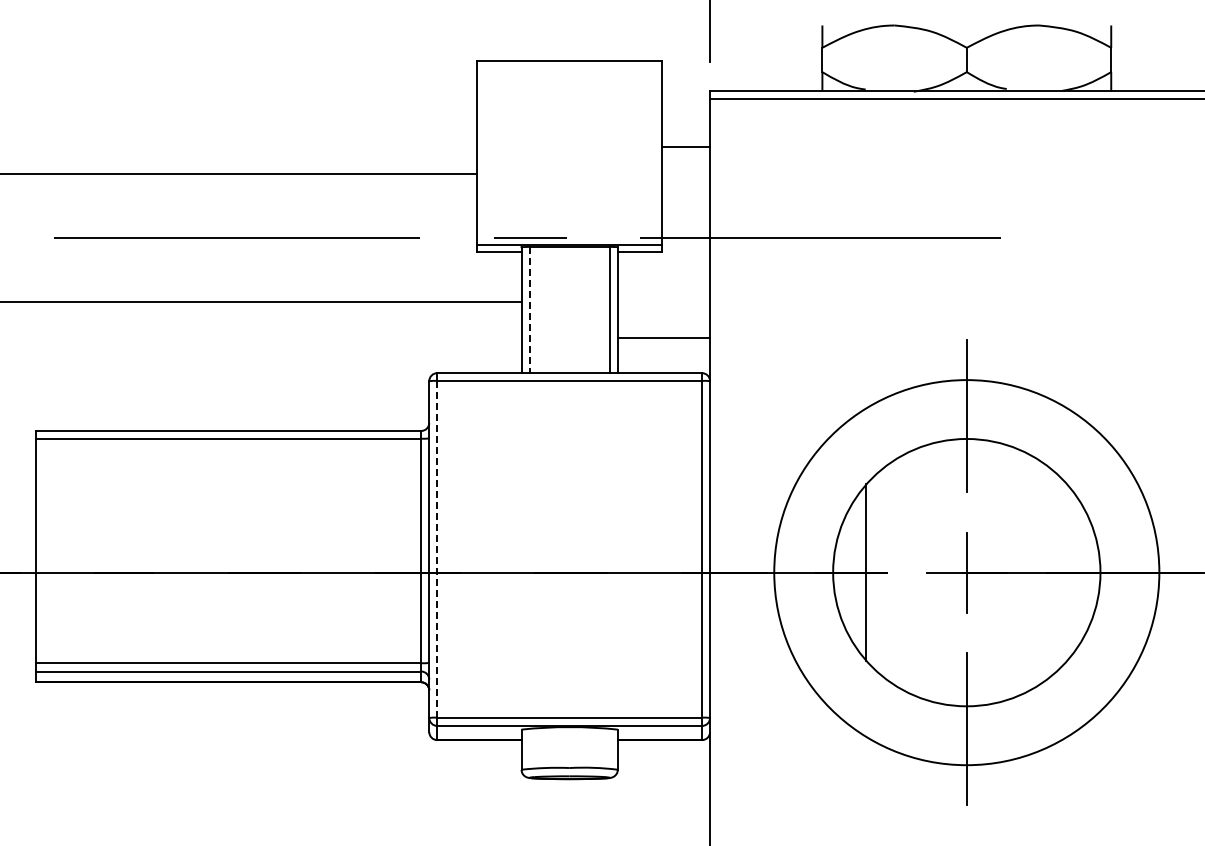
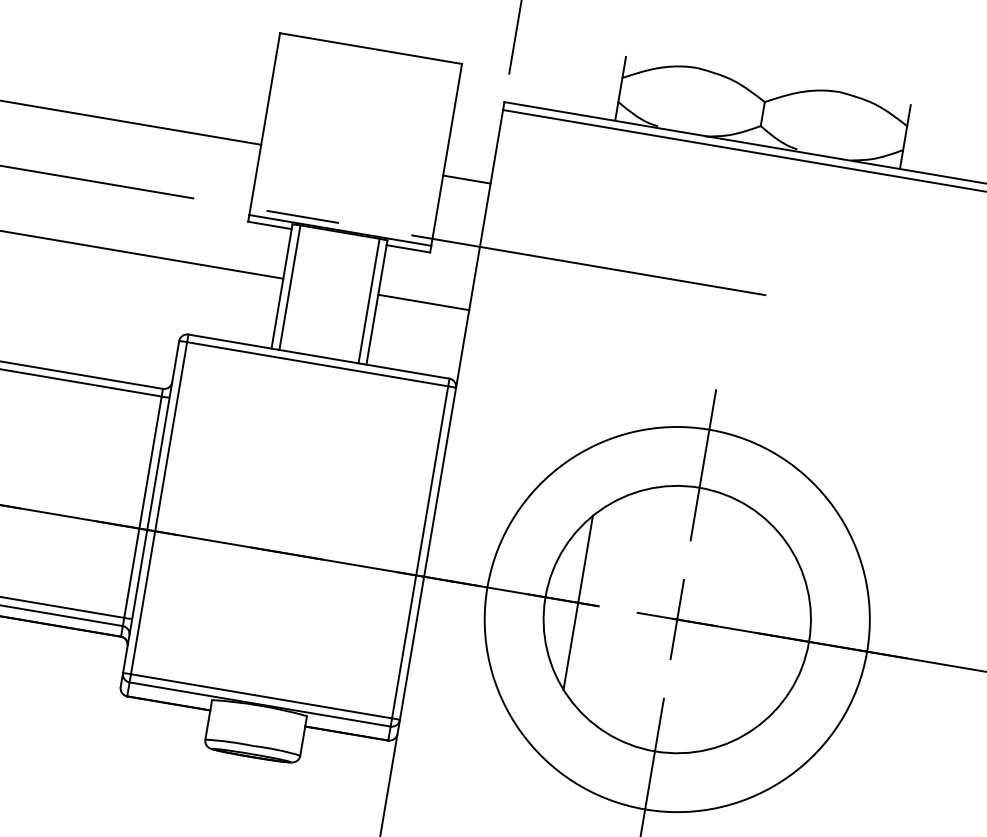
line: (685, 146) -> (466, 179), moved
line: (529, 310) -> (289, 288), dashed -> solid
line: (663, 338) -> (423, 302), moved
line: (437, 549) -> (159, 508), dashed -> solid

